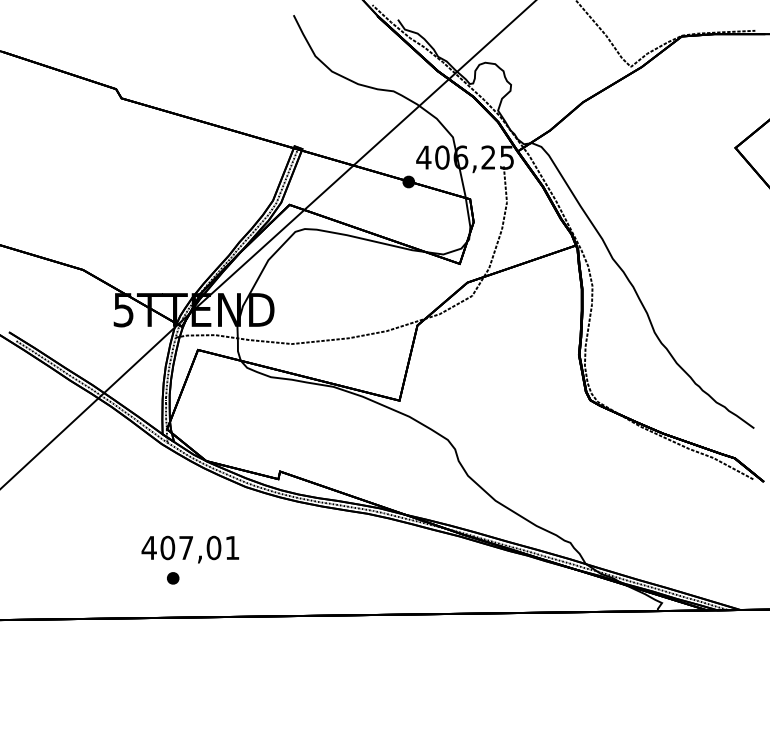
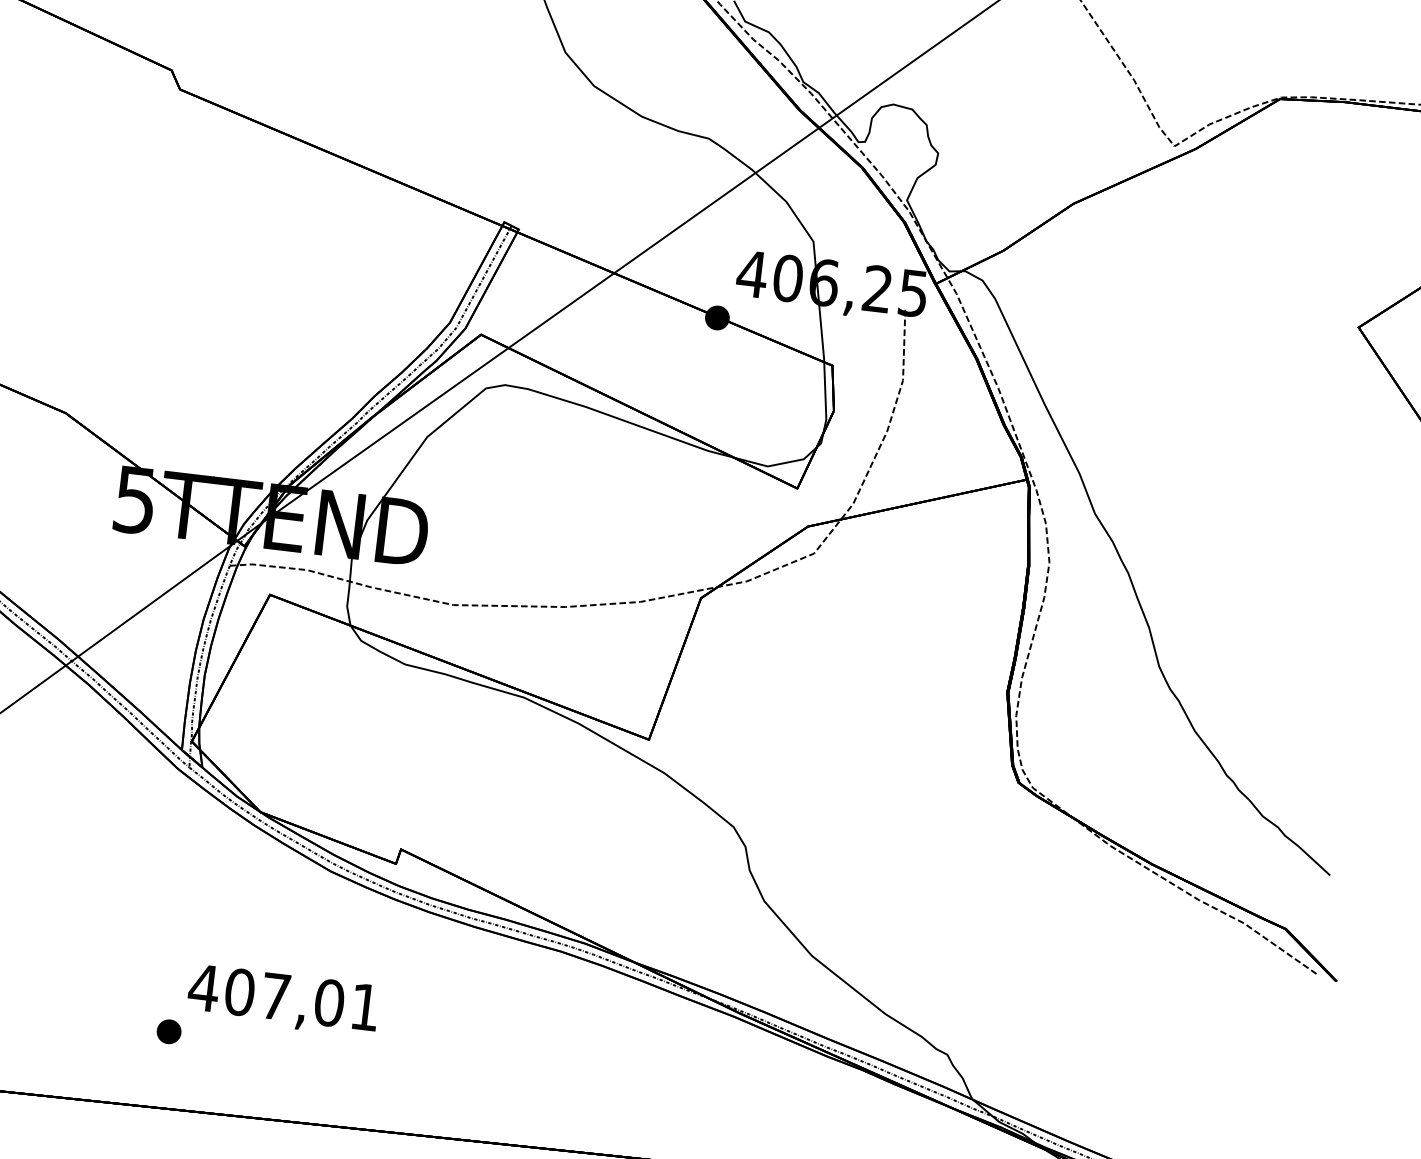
text: (190, 549) -> (283, 1000), moved

